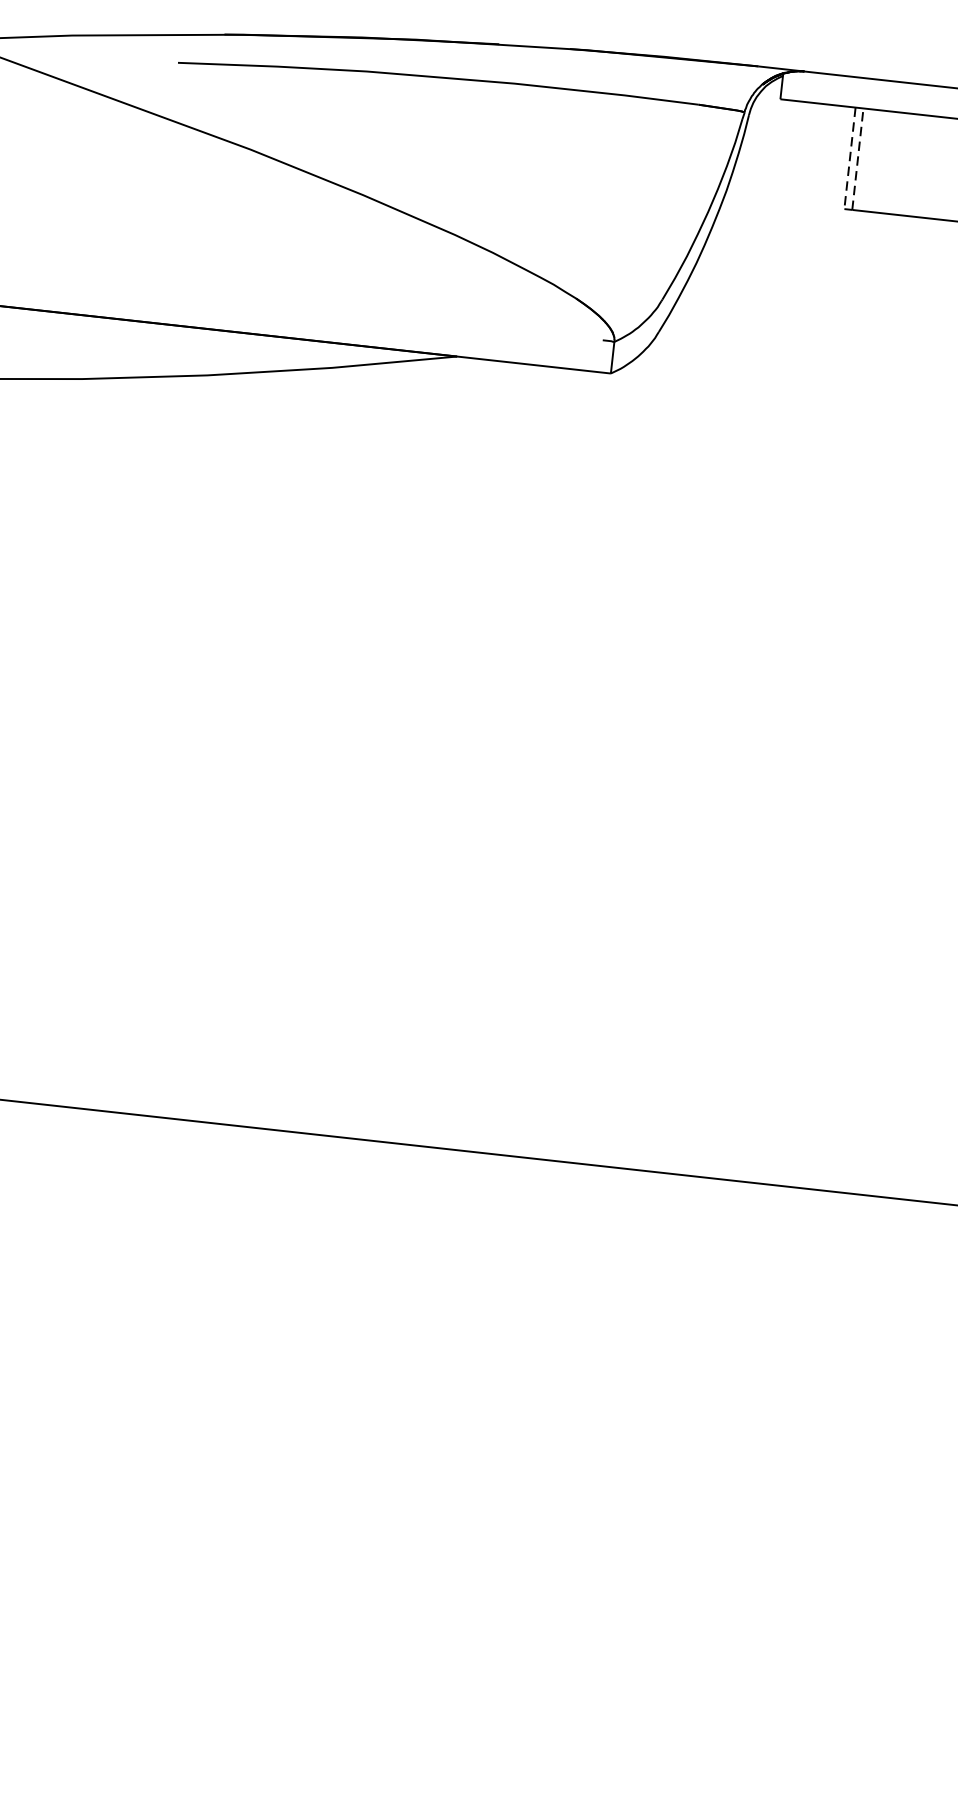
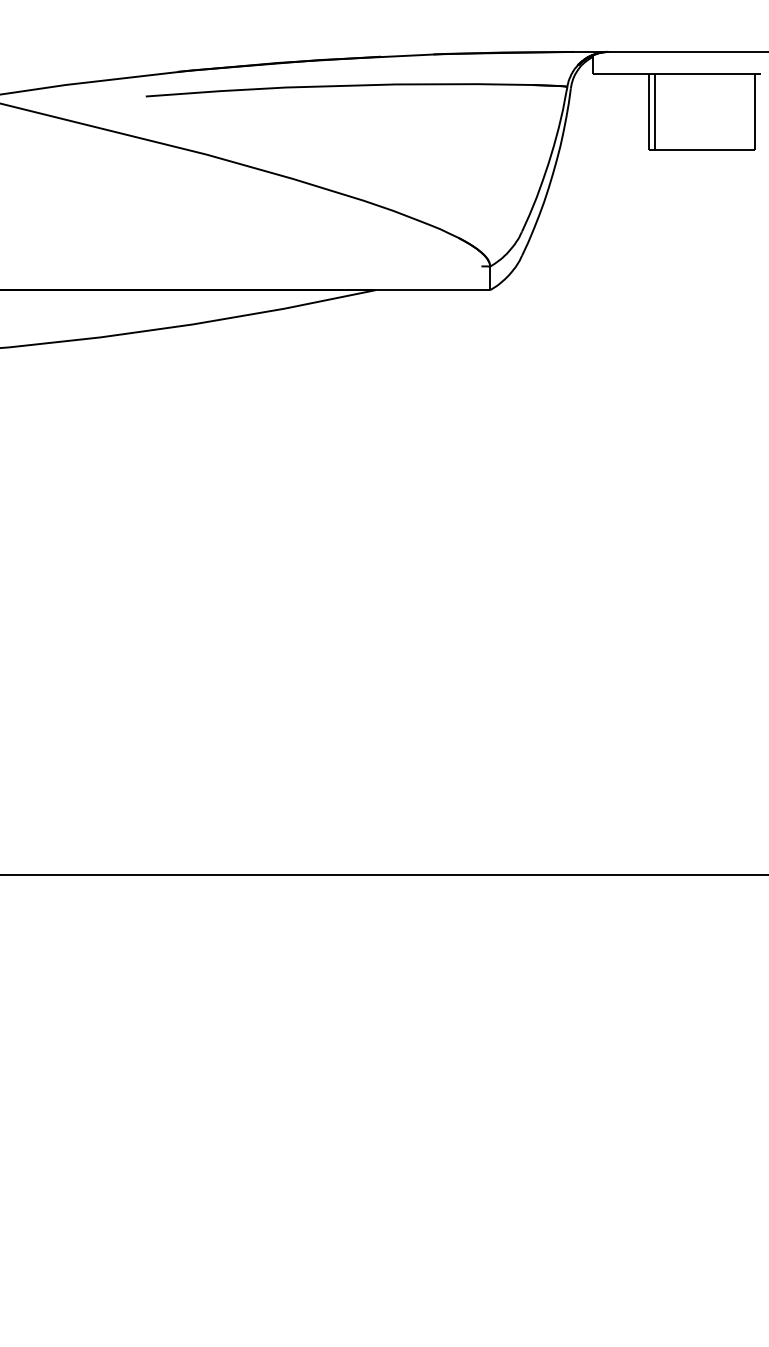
line: (849, 158) -> (648, 112), dashed -> solid
line: (857, 159) -> (654, 112), dashed -> solid

